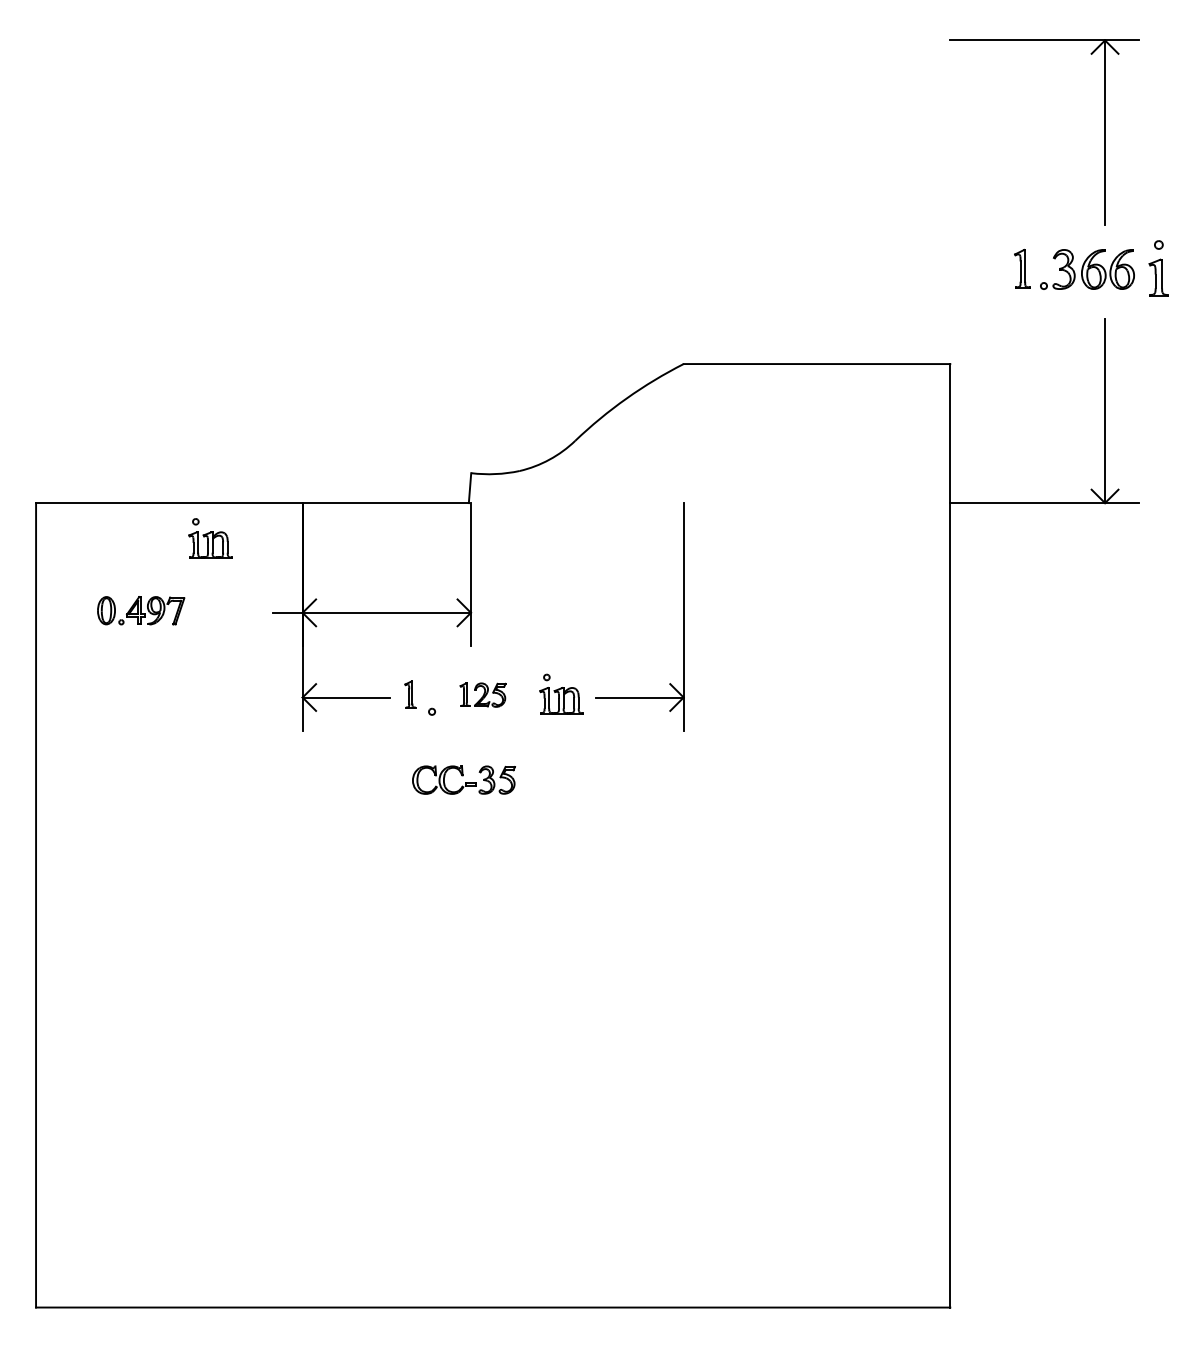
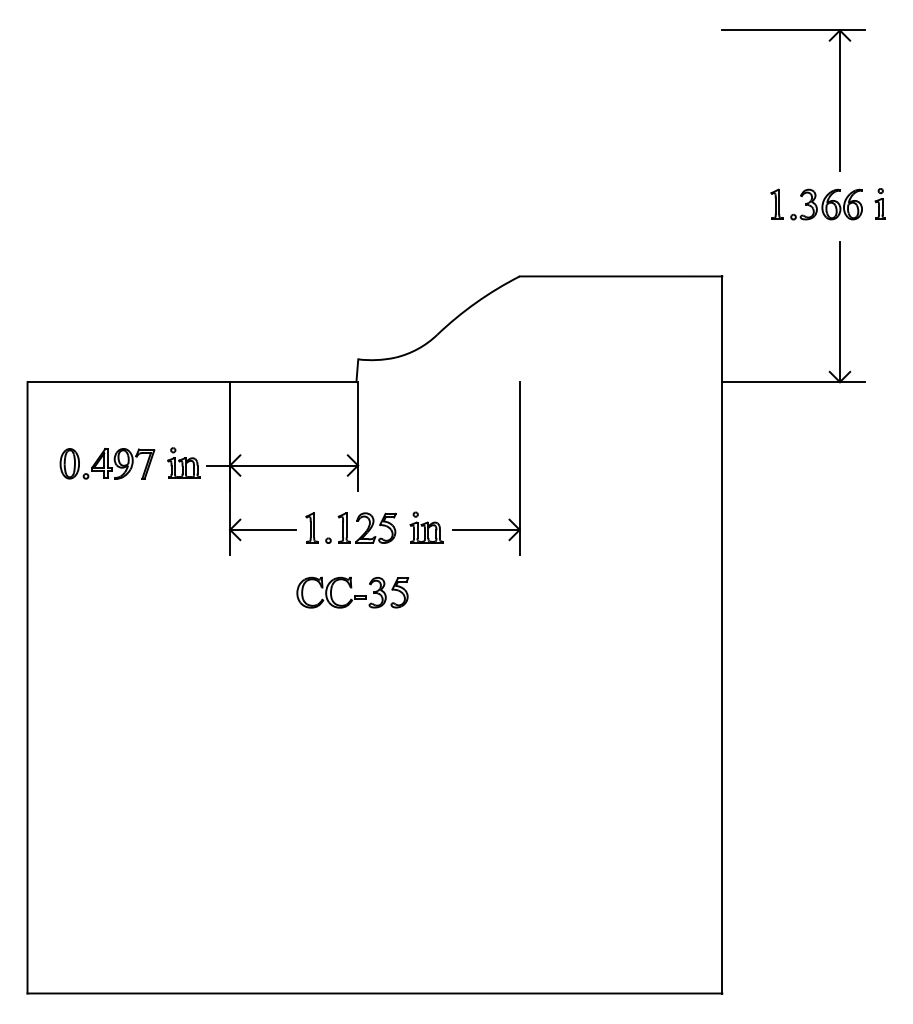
part: (1158, 268) -> (880, 203), size x0.71
part: (210, 538) -> (184, 462), moved
part: (140, 610) -> (106, 463), size x1.43
part: (410, 694) -> (312, 527), size x1.43
part: (482, 694) -> (366, 527), size x1.67
part: (463, 779) -> (352, 592), size x1.43

